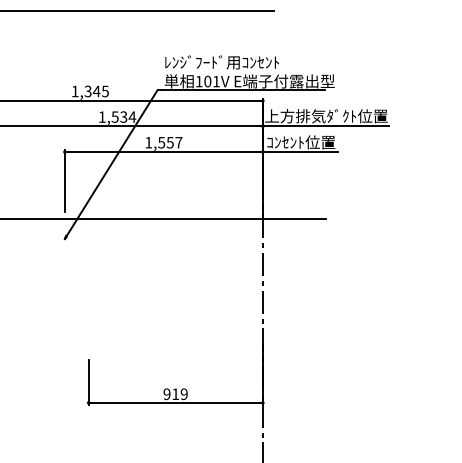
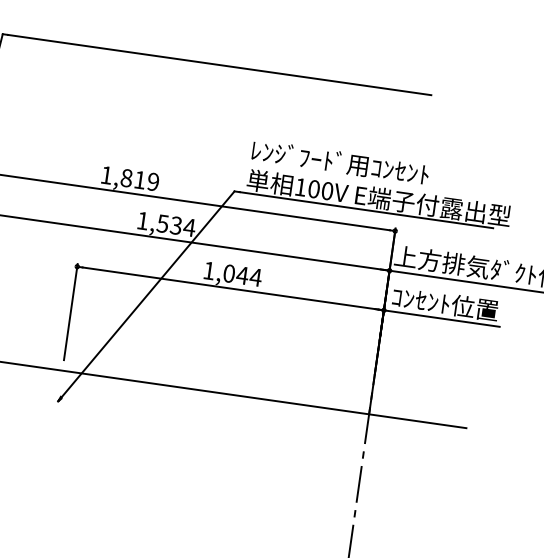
text: (216, 81) -> (327, 190), 101V -> 100V
text: (96, 91) -> (139, 180), 1,345 -> 1,819
text: (170, 142) -> (242, 275), 1,557 -> 1,044

